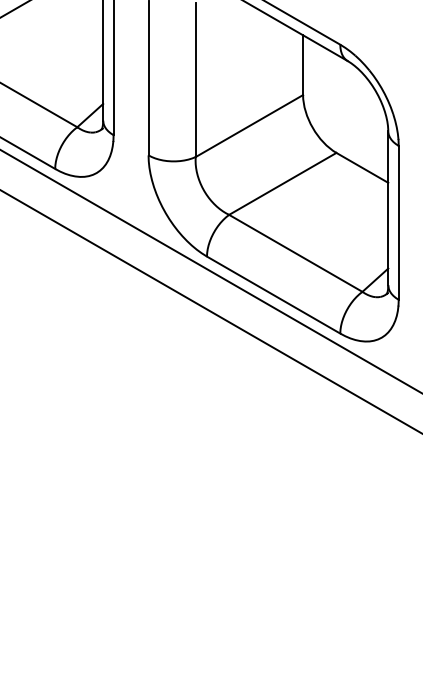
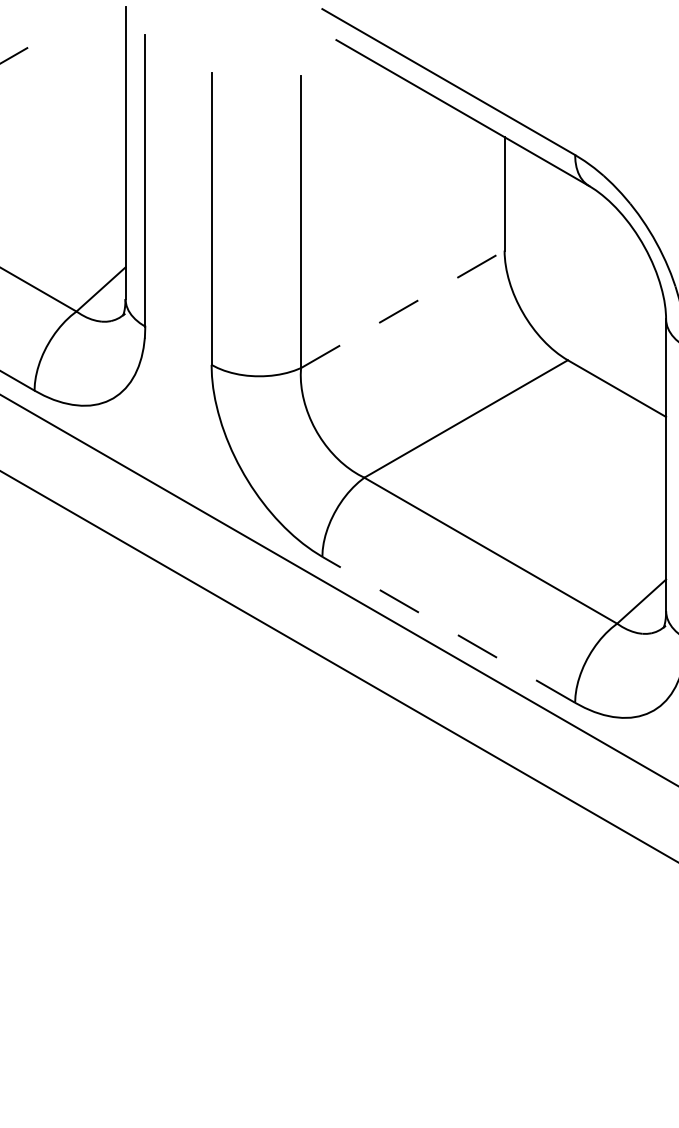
line: (249, 126) -> (402, 310), solid -> dashed
line: (273, 295) -> (448, 630), solid -> dashed

